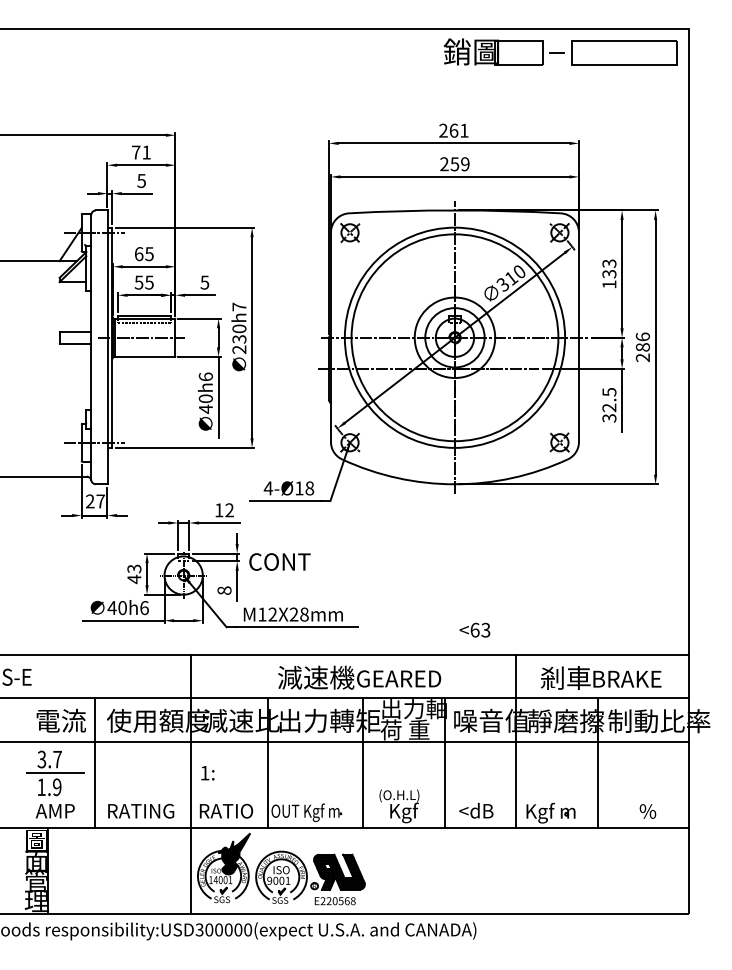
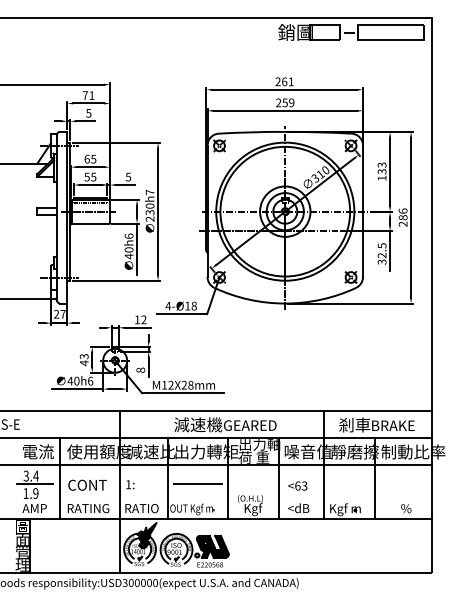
text: (279, 560) -> (87, 484), moved
text: (474, 629) -> (297, 485), moved
text: (56, 758) -> (35, 475), 3.7 -> 3.4
line: (314, 772) -> (197, 484), added

